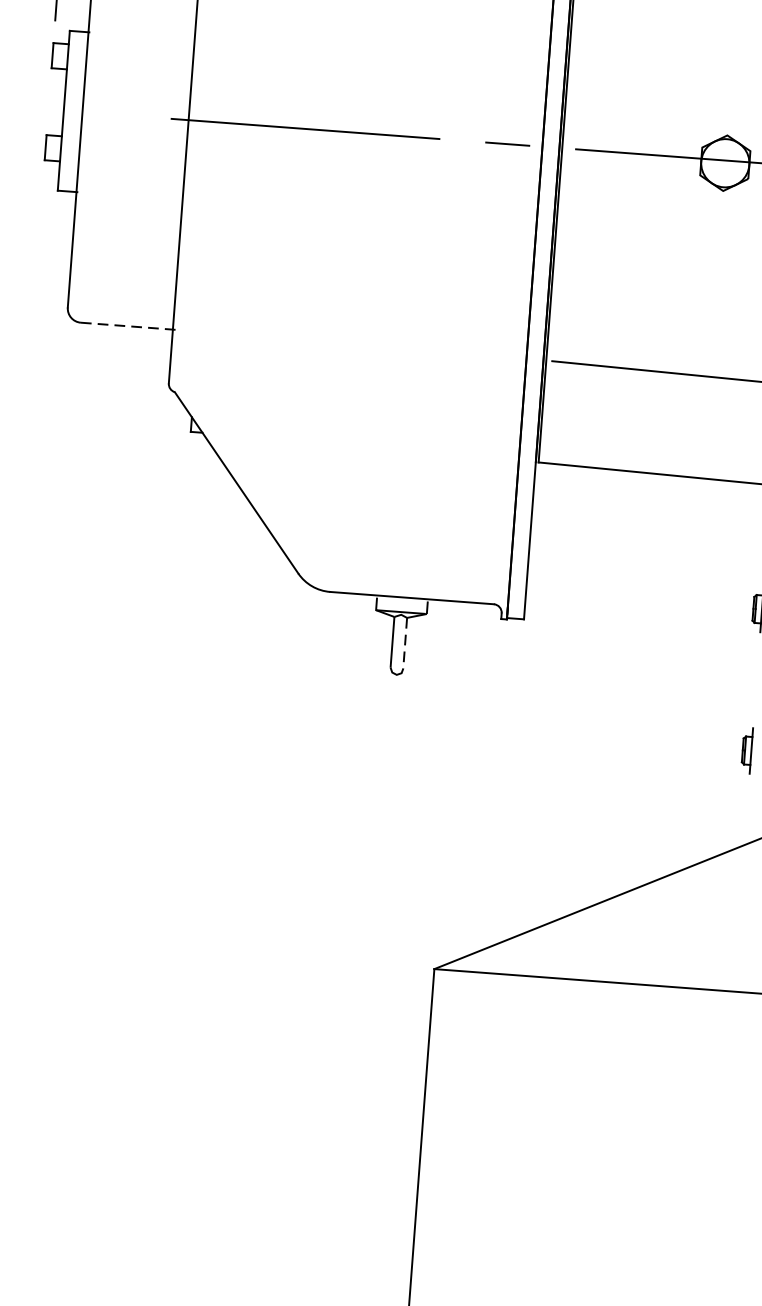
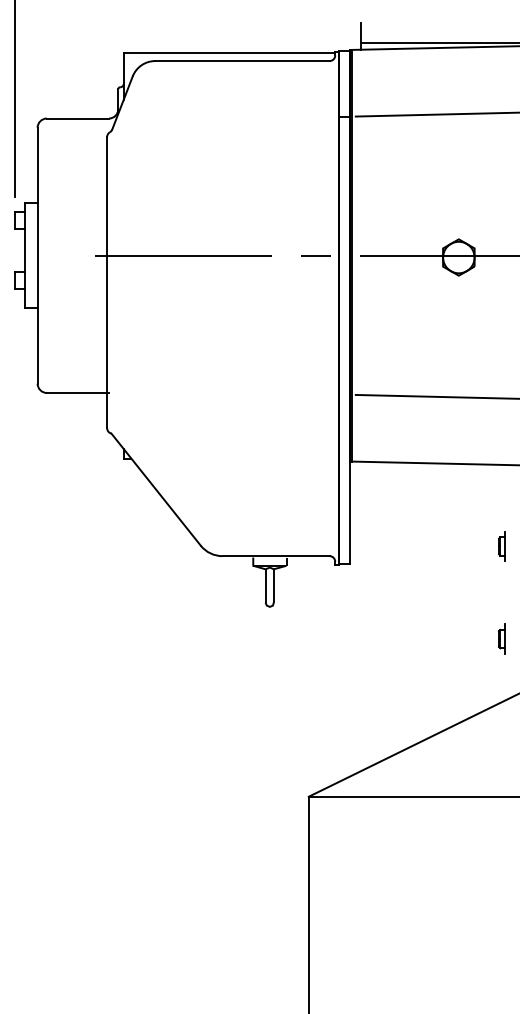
line: (129, 325) -> (78, 392), dashed -> solid
line: (404, 642) -> (273, 585), dashed -> solid

